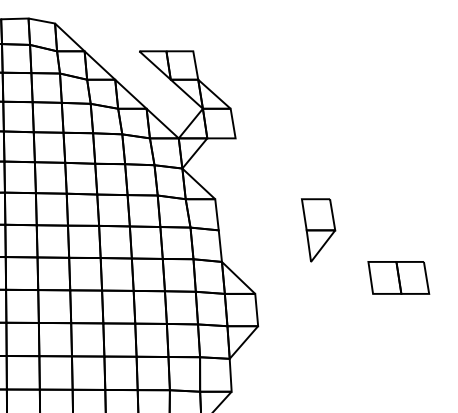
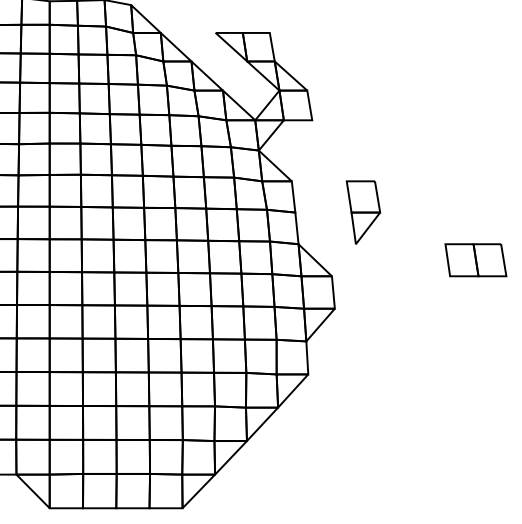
part: (318, 230) -> (363, 212), moved

